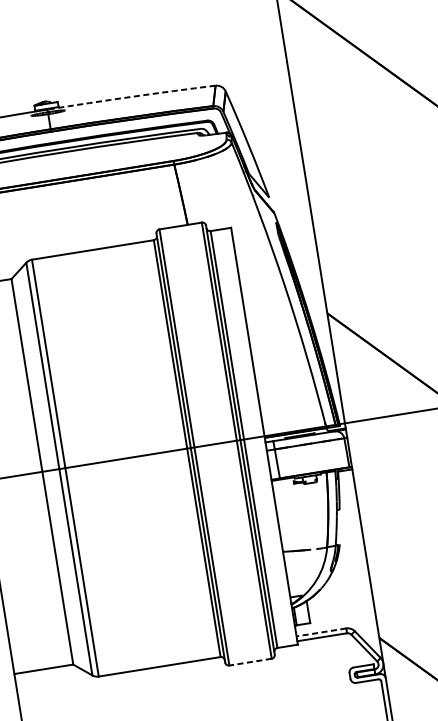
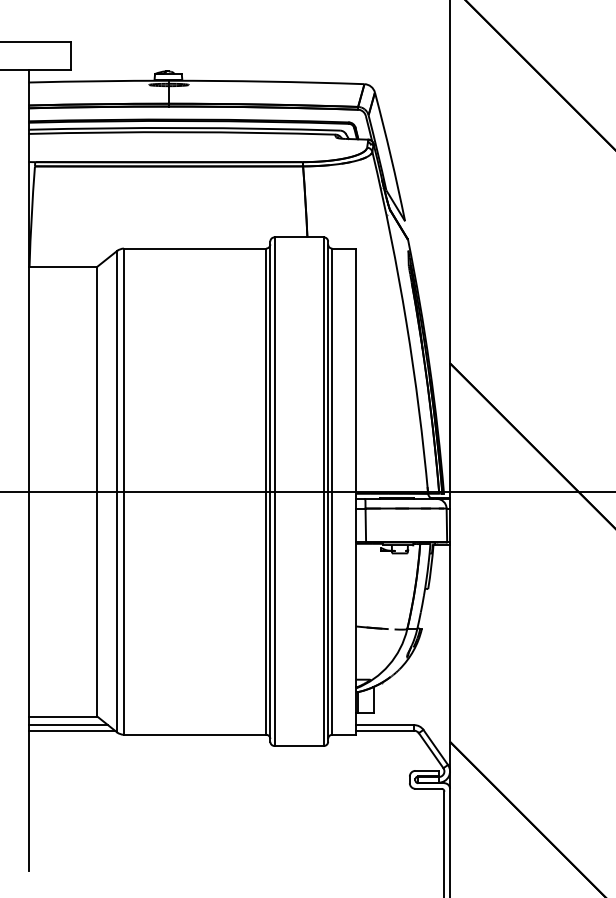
arc: (131, 96) -> (266, 81), dashed -> solid
line: (320, 632) -> (384, 725), dashed -> solid
line: (250, 662) -> (299, 746), dashed -> solid
line: (49, 676) -> (68, 725), added
line: (53, 680) -> (71, 730), added

